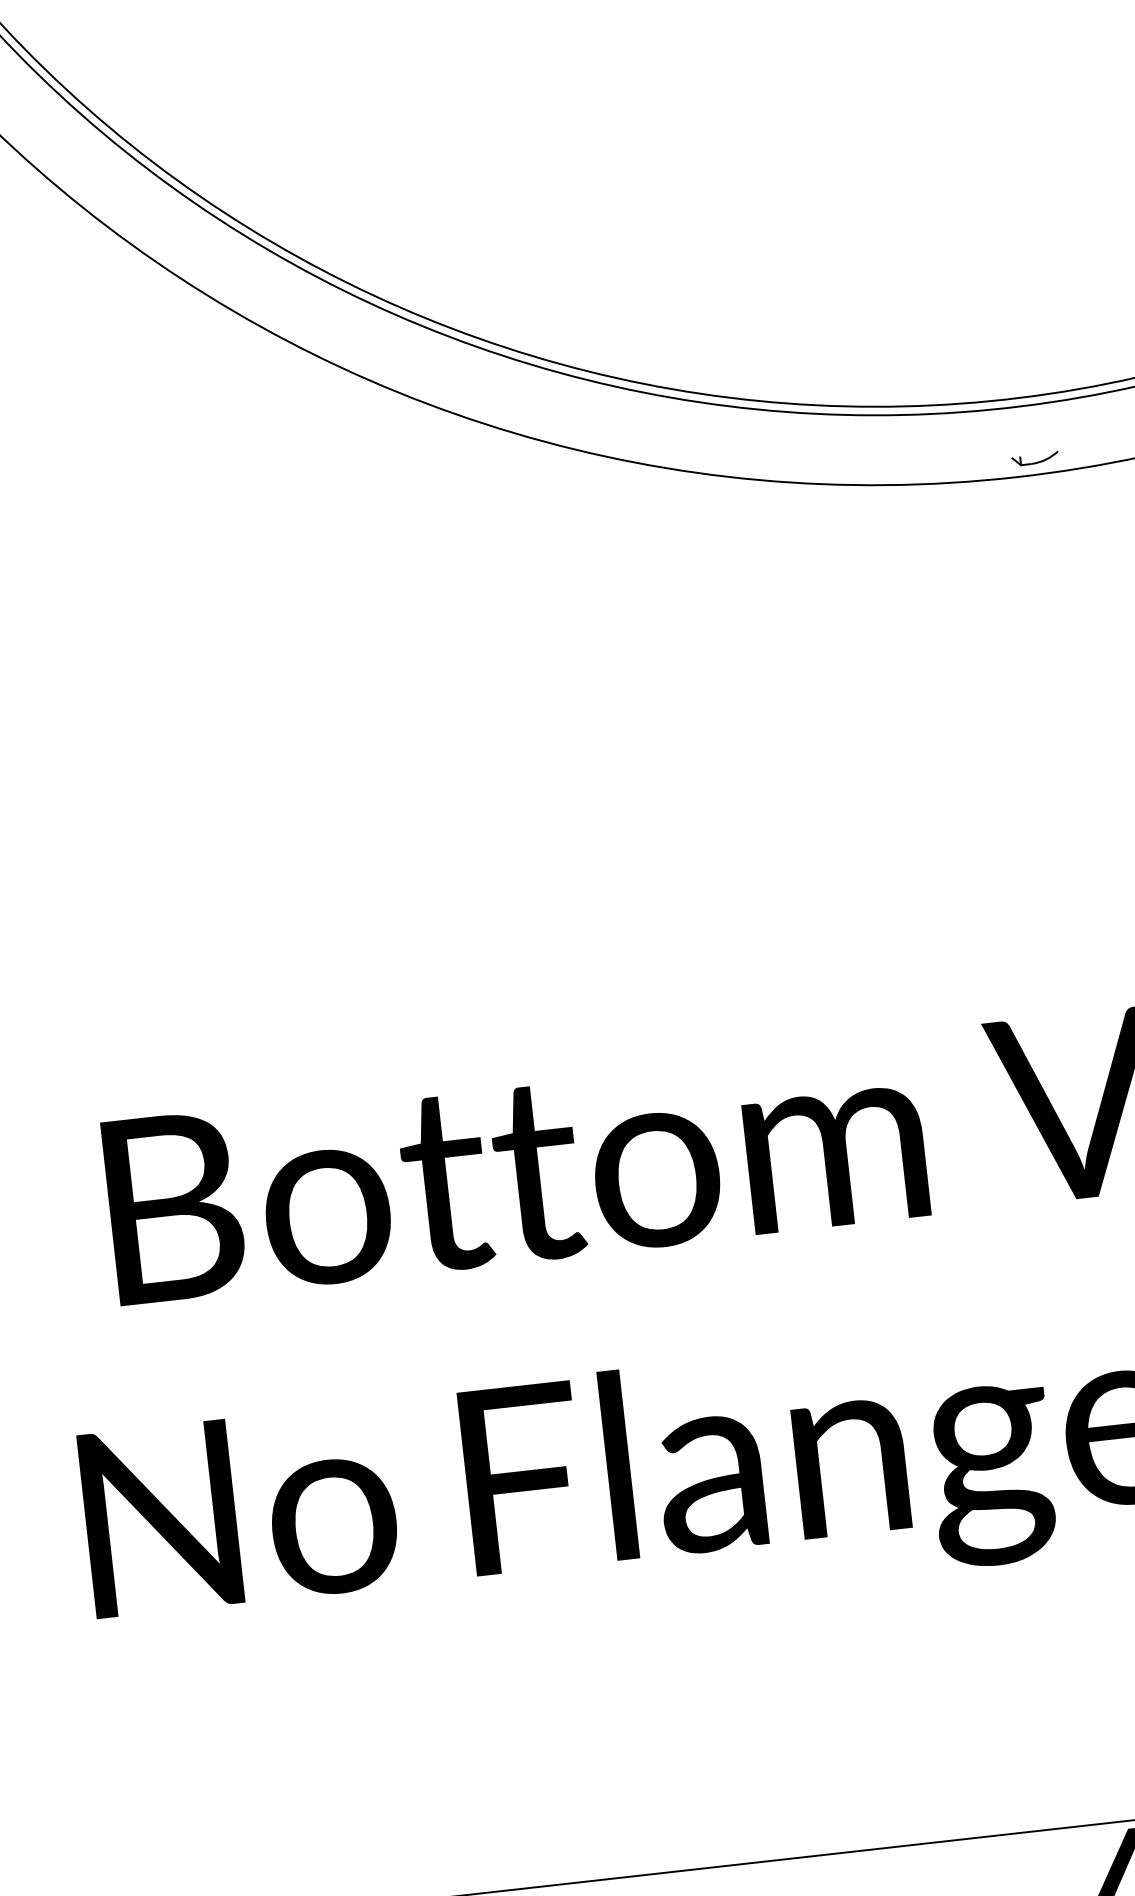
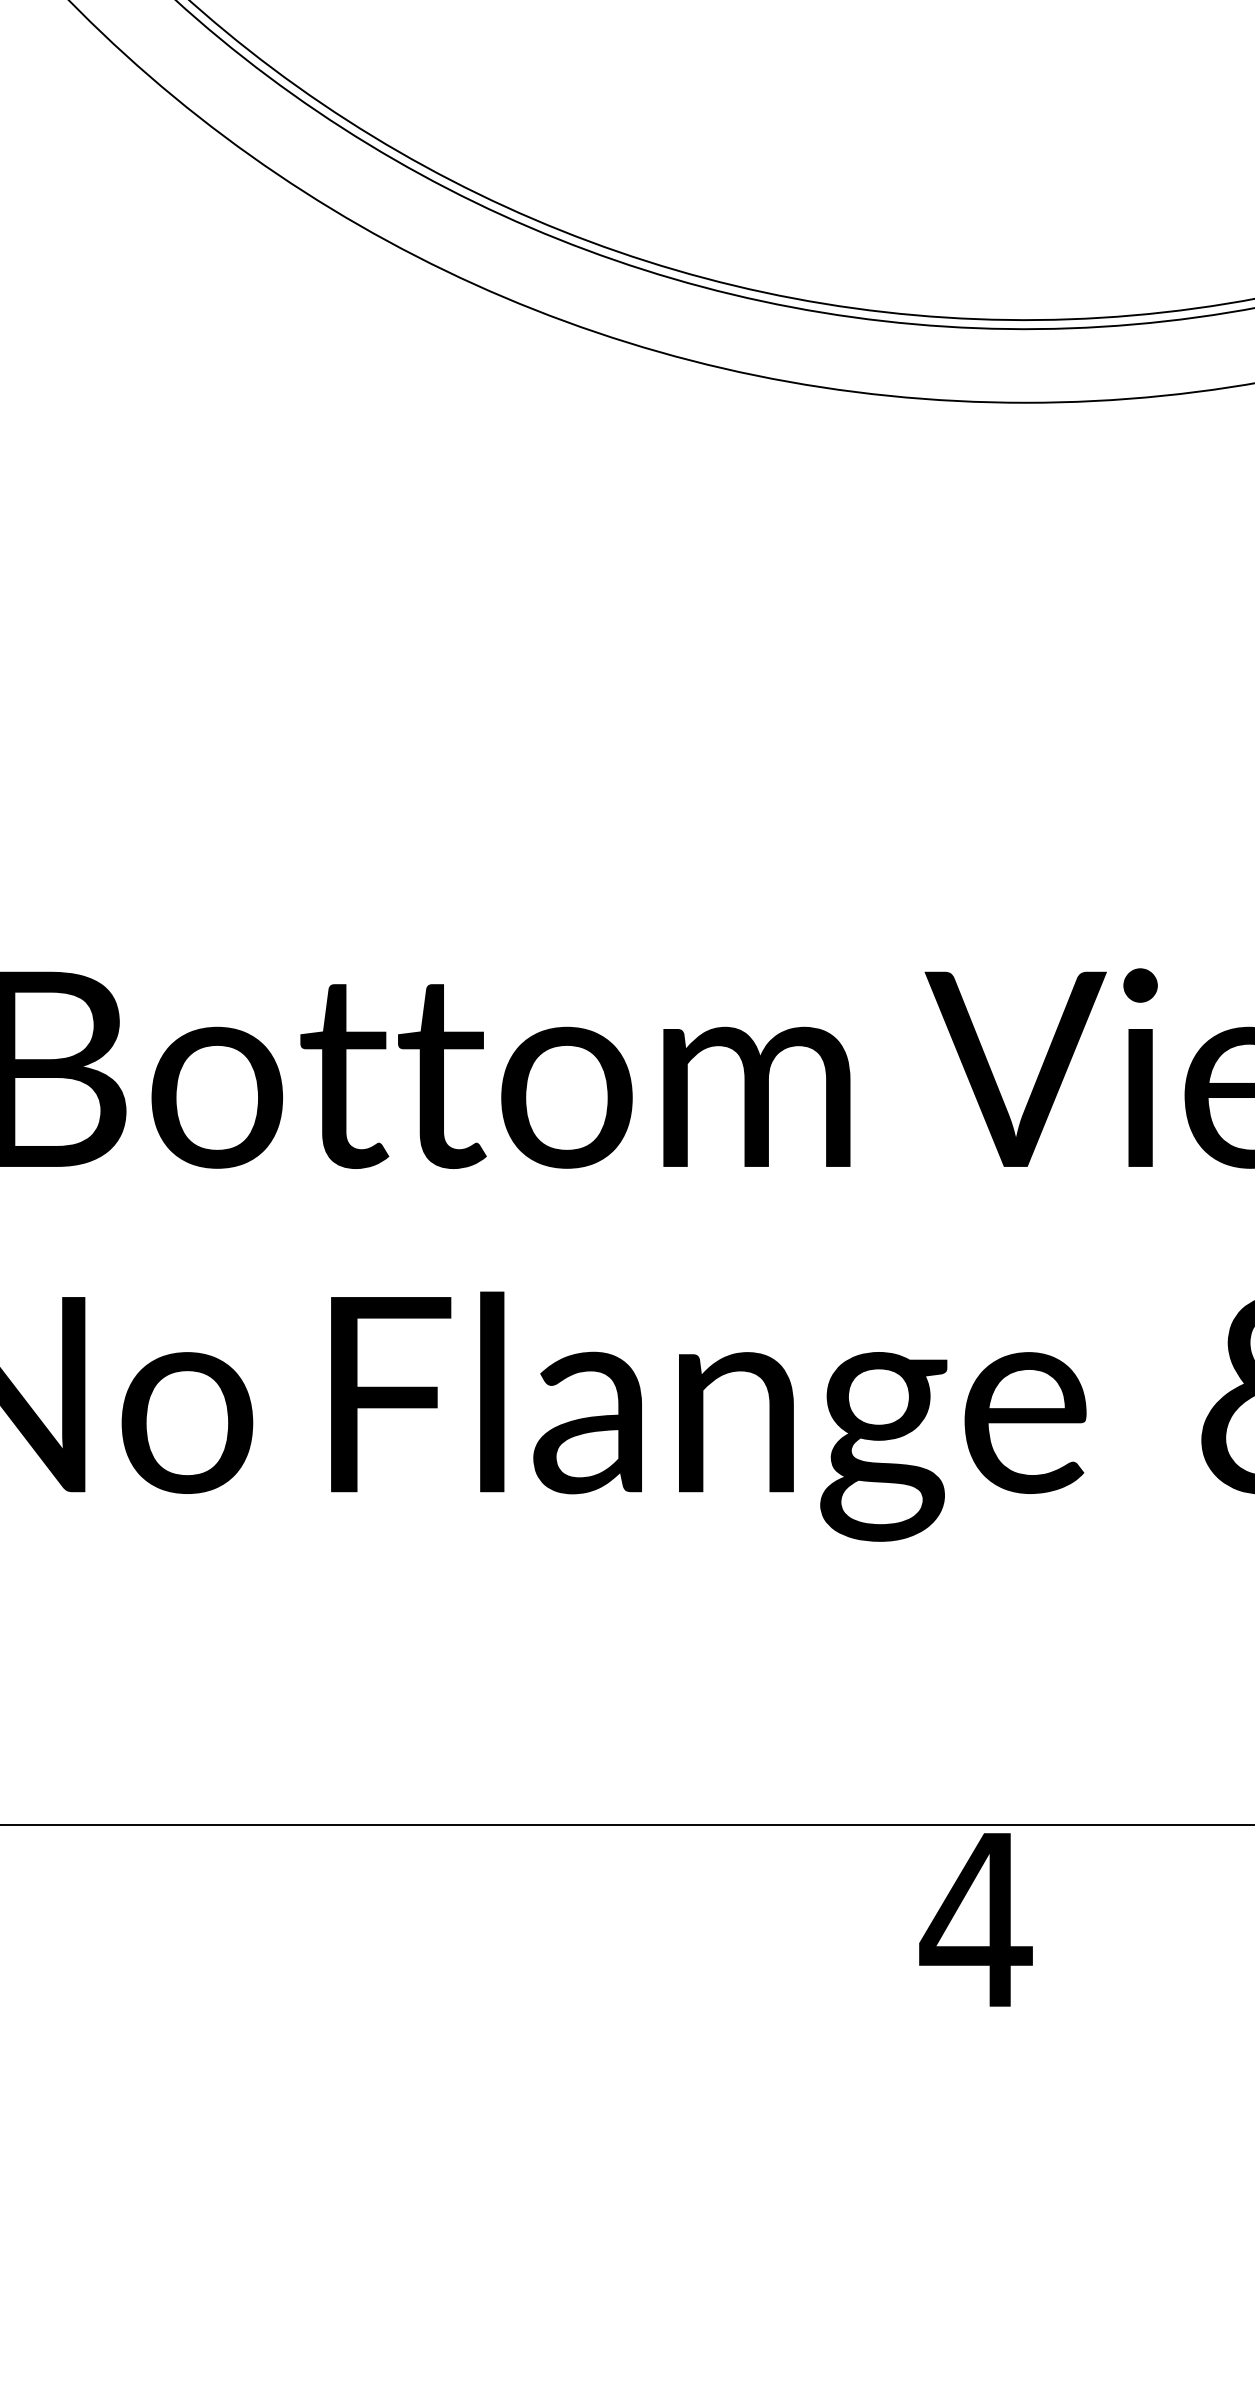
part: (1034, 458) -> (1047, 385), removed

